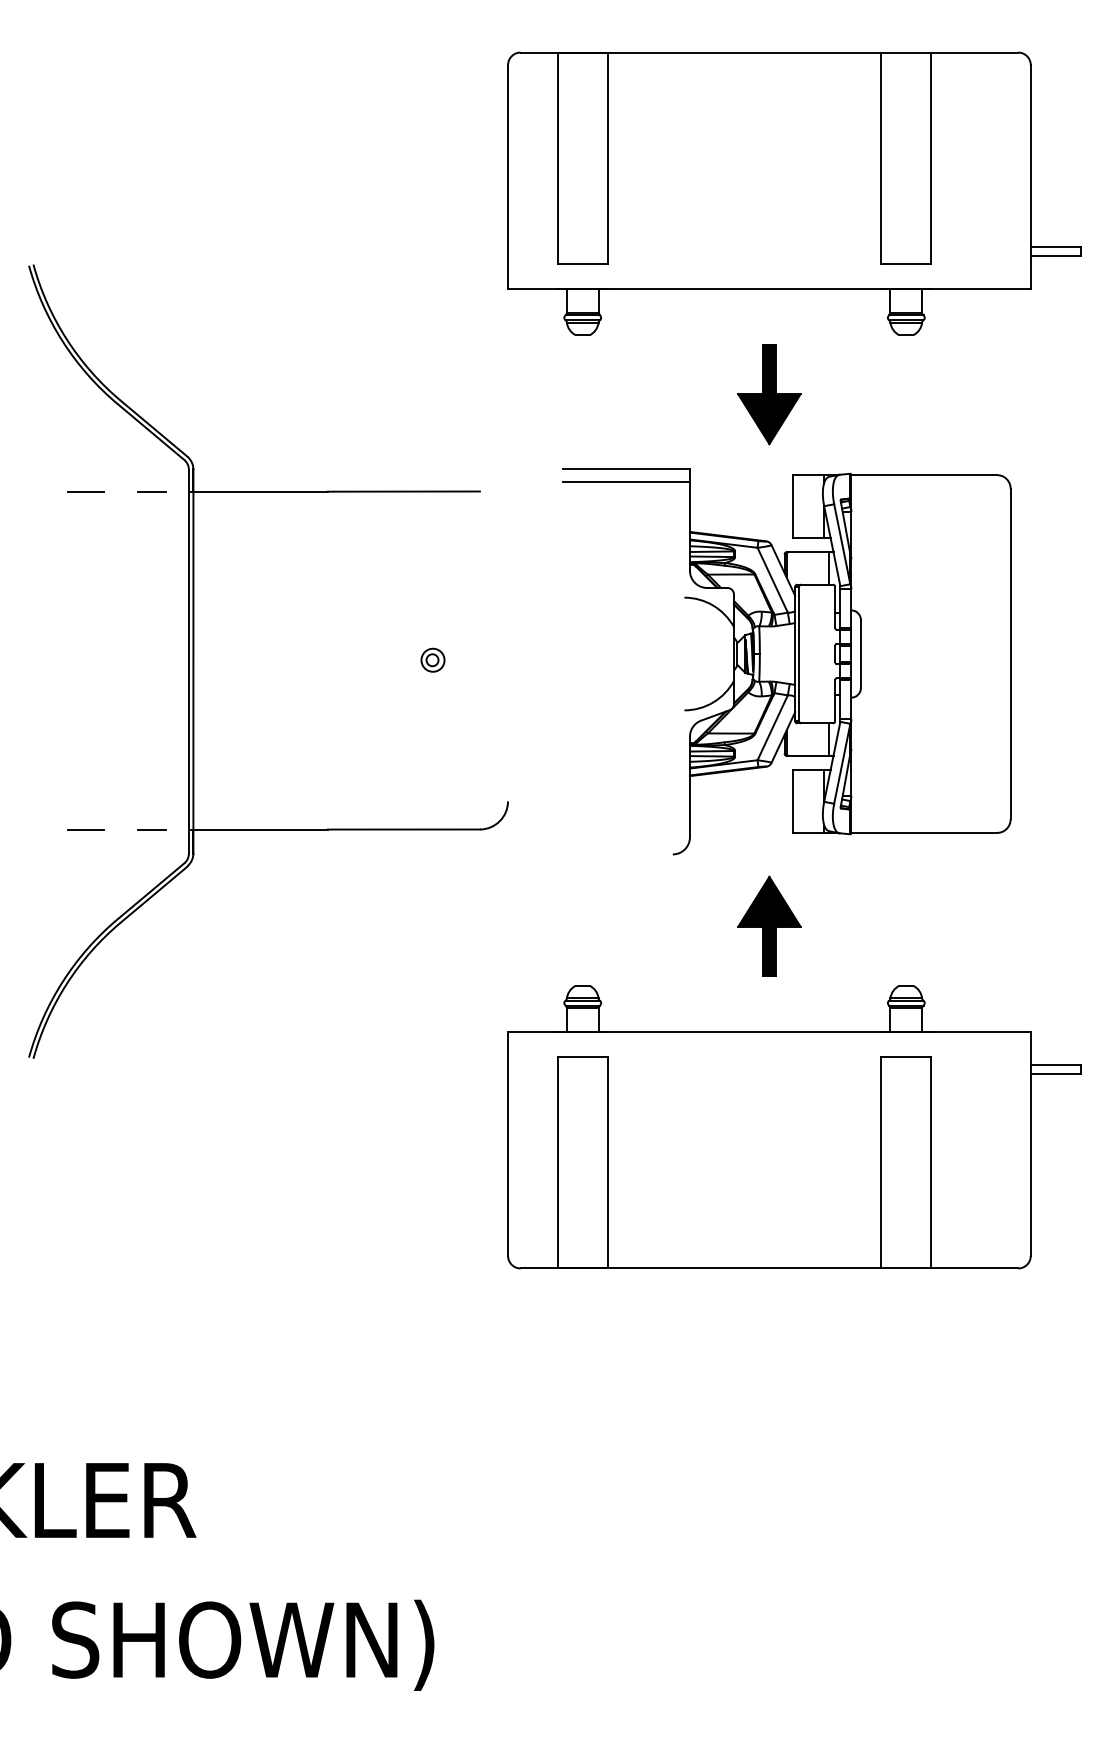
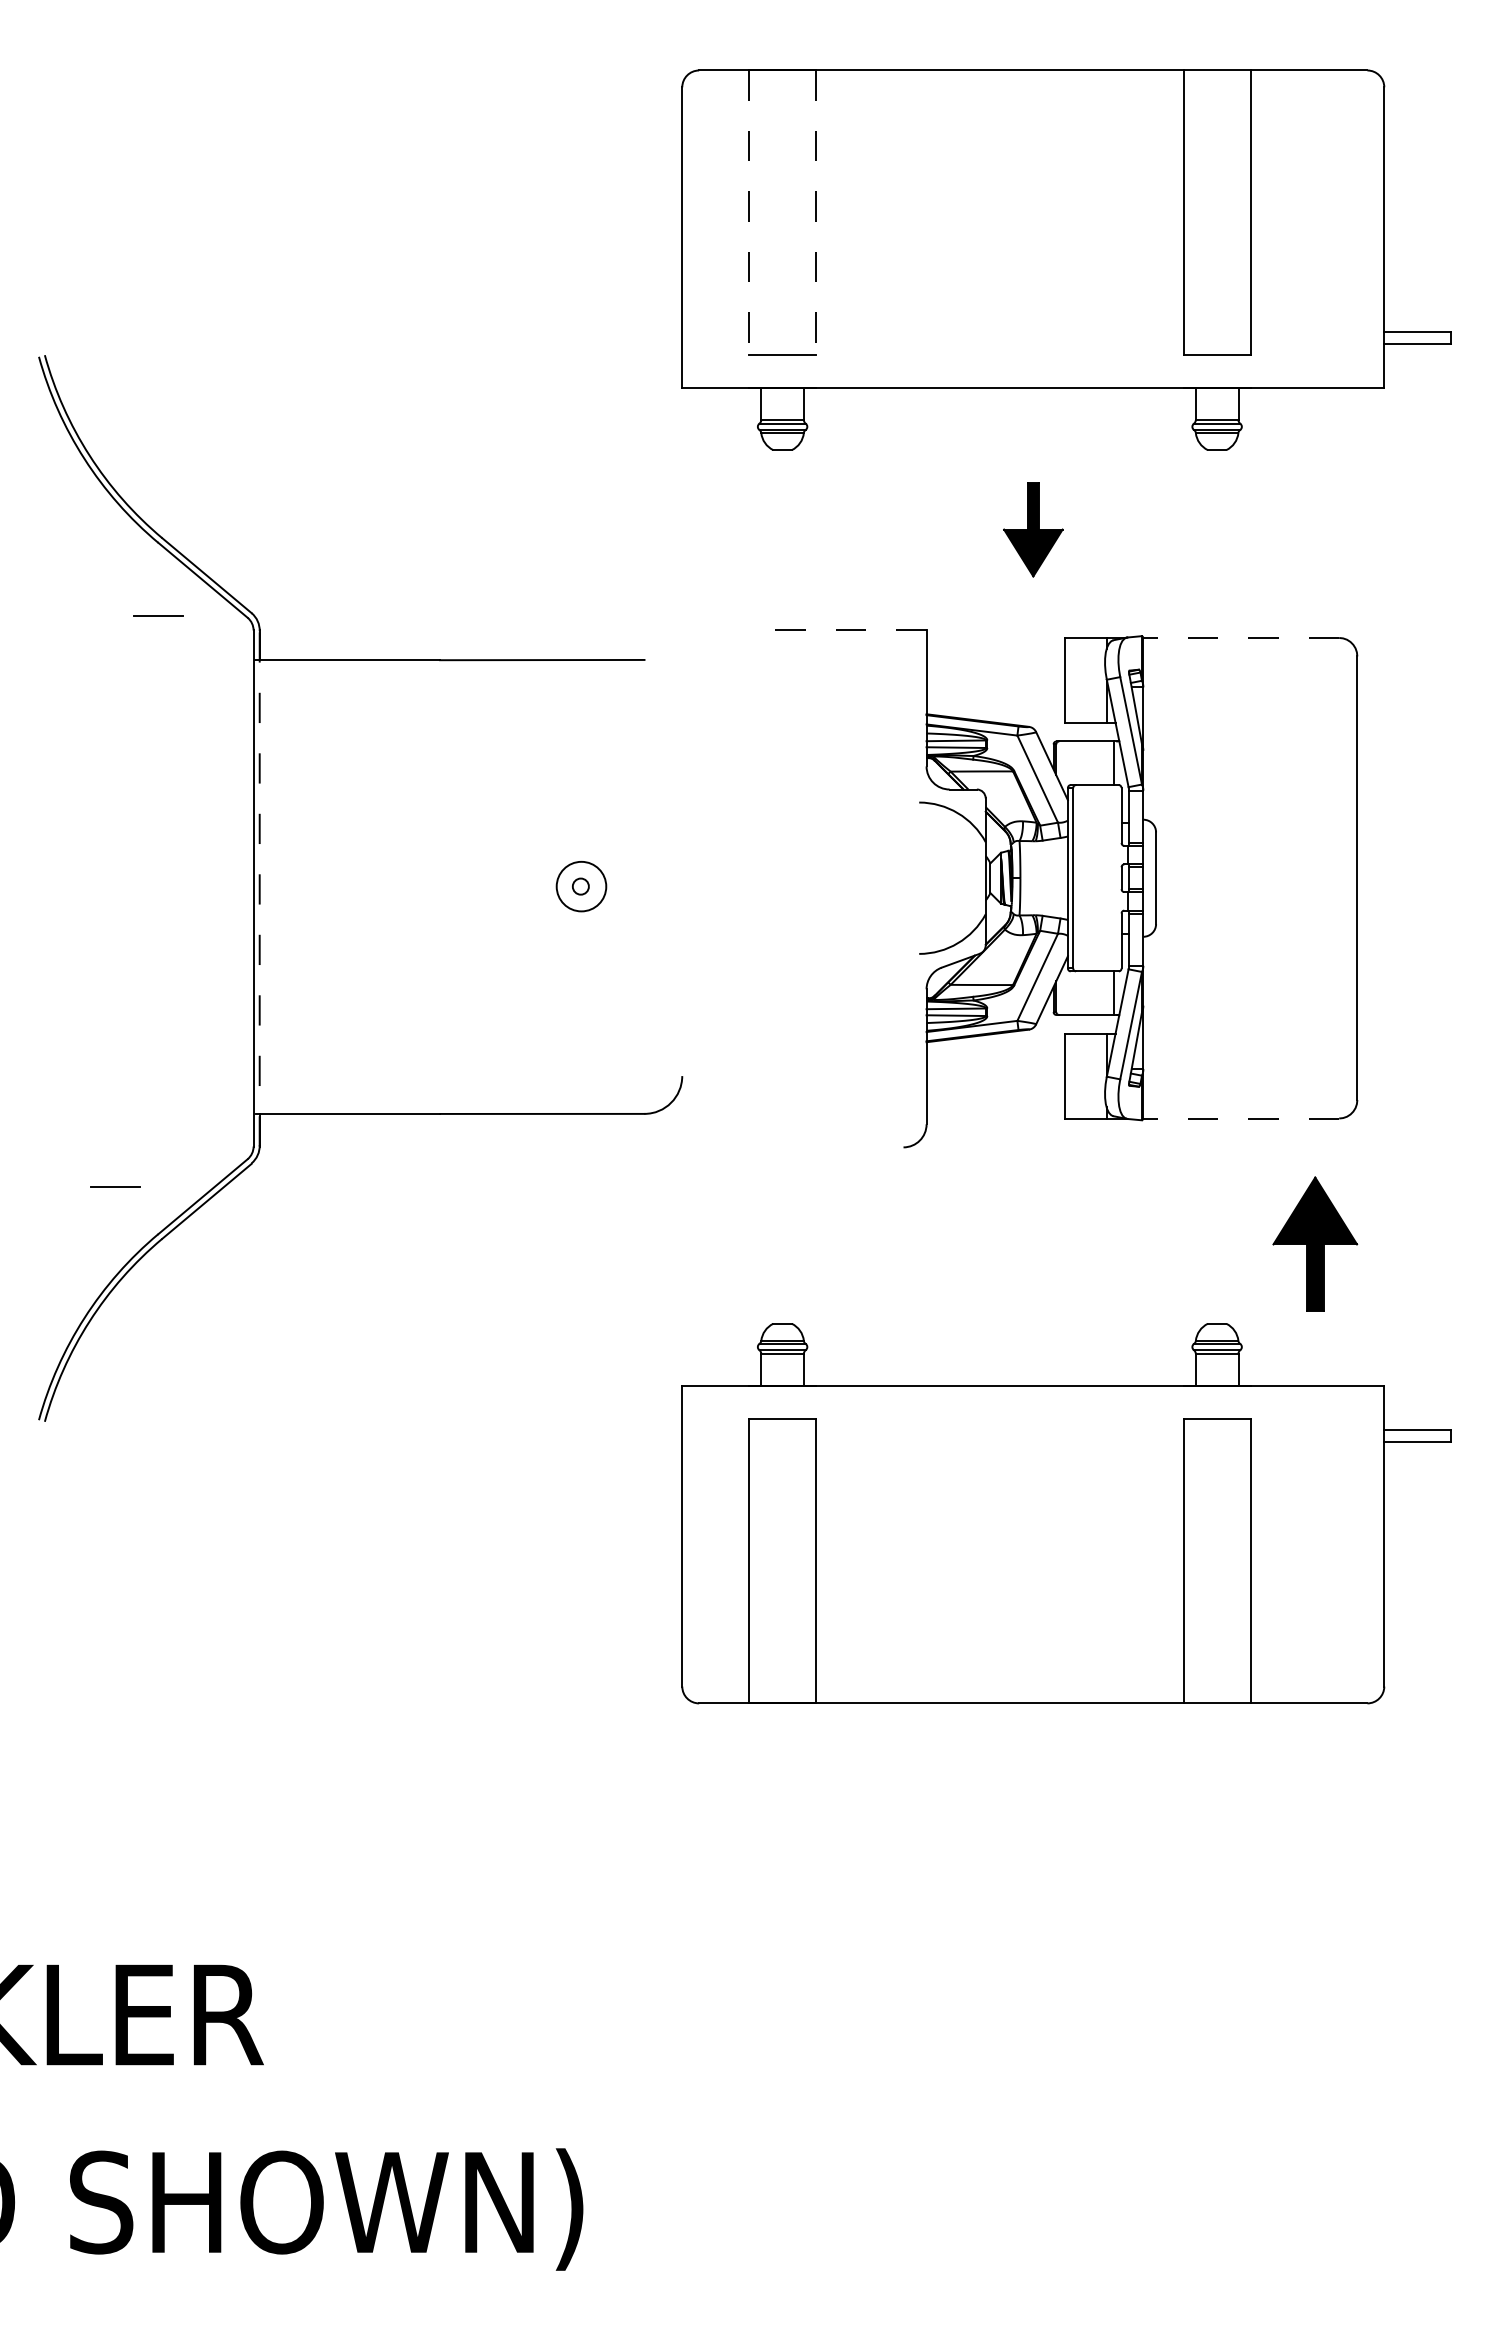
line: (558, 159) -> (749, 213), solid -> dashed
line: (608, 159) -> (816, 213), solid -> dashed
part: (769, 394) -> (1033, 529), size x0.7
line: (626, 468) -> (841, 629), solid -> dashed
line: (924, 474) -> (1241, 637), solid -> dashed
line: (626, 482) -> (841, 647), removed
line: (86, 491) -> (158, 615), moved
line: (152, 491) -> (204, 659), removed
circle: (433, 660) -> (581, 886), size x1.6
line: (193, 661) -> (259, 888), solid -> dashed
line: (86, 829) -> (115, 1186), moved
line: (151, 829) -> (203, 1113), removed
line: (924, 832) -> (1241, 1118), solid -> dashed
part: (769, 926) -> (1315, 1243), moved

